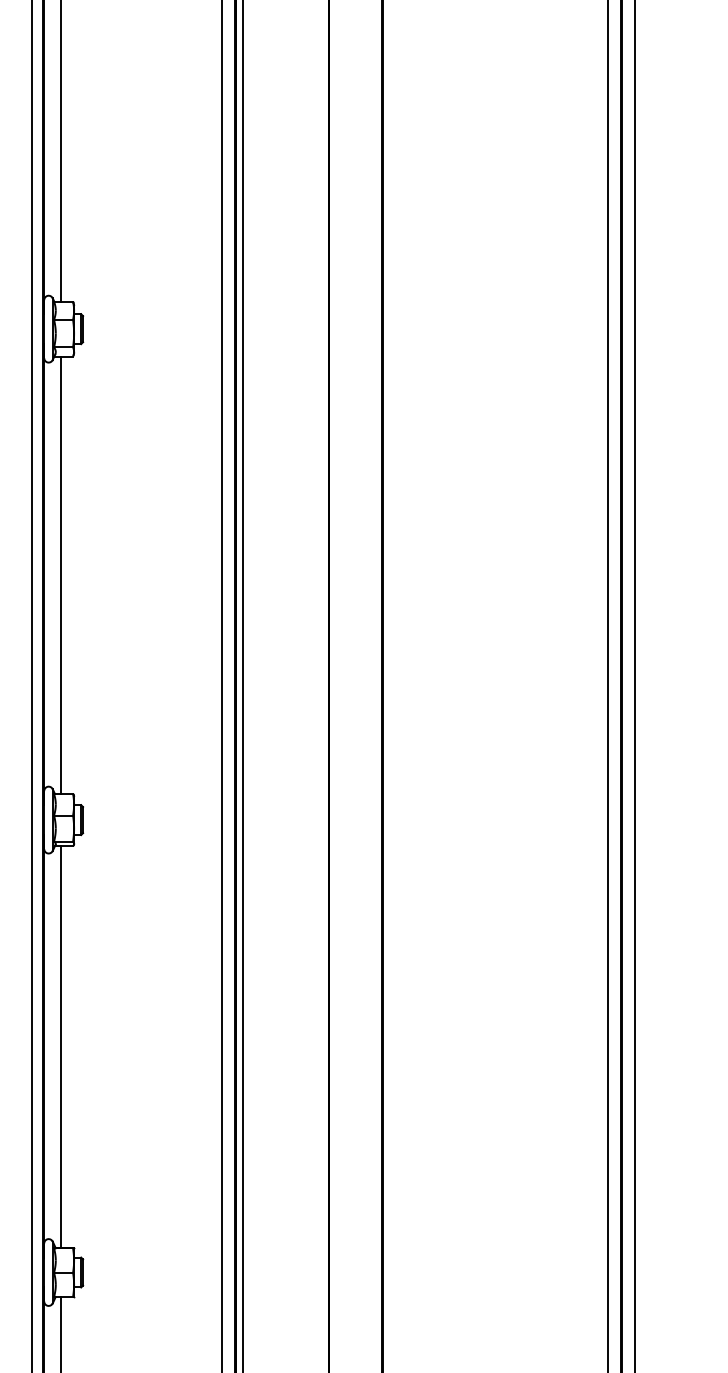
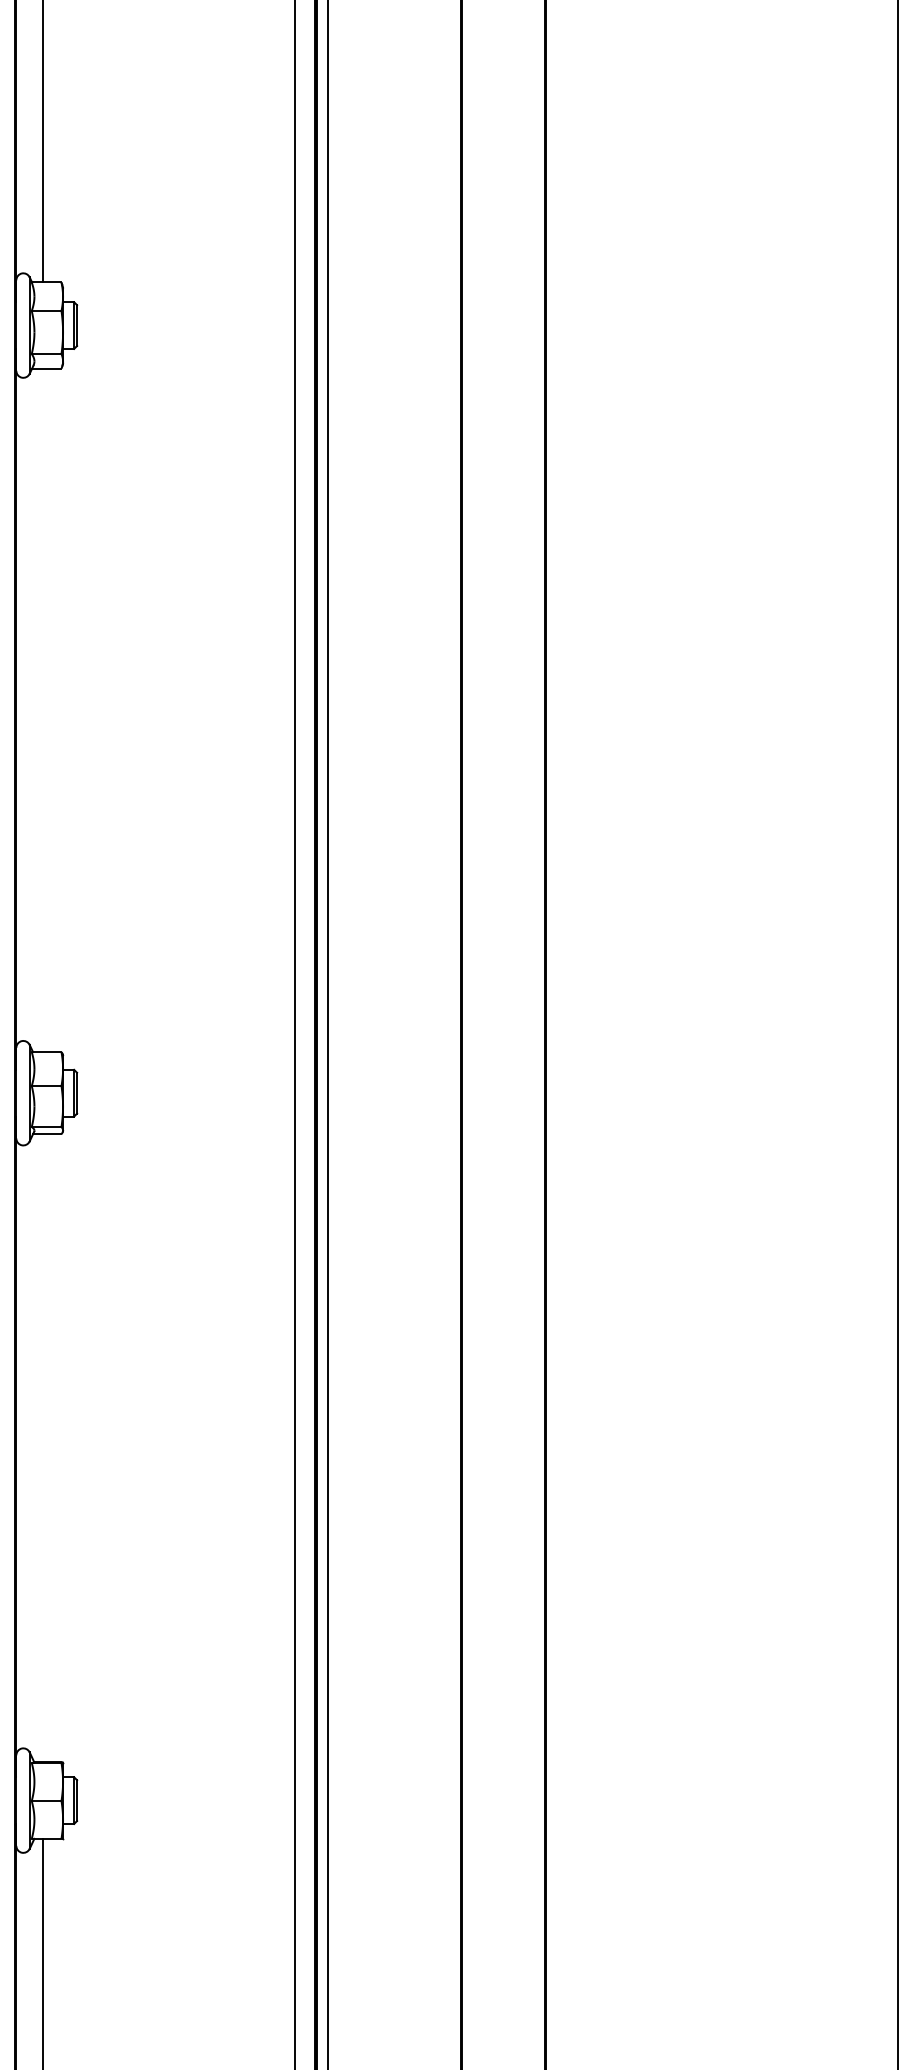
line: (60, 574) -> (41, 709), removed
line: (60, 1047) -> (41, 1448), removed

